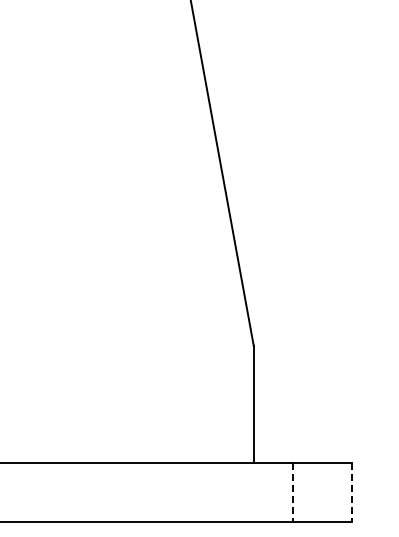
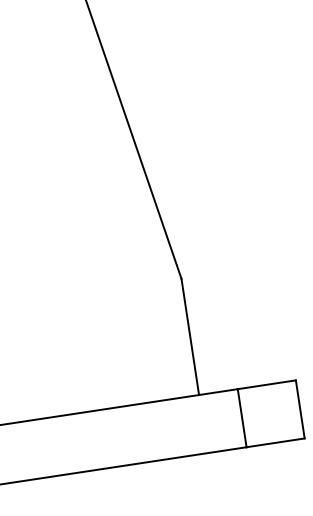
line: (292, 493) -> (241, 419), dashed -> solid
line: (351, 493) -> (300, 410), dashed -> solid

